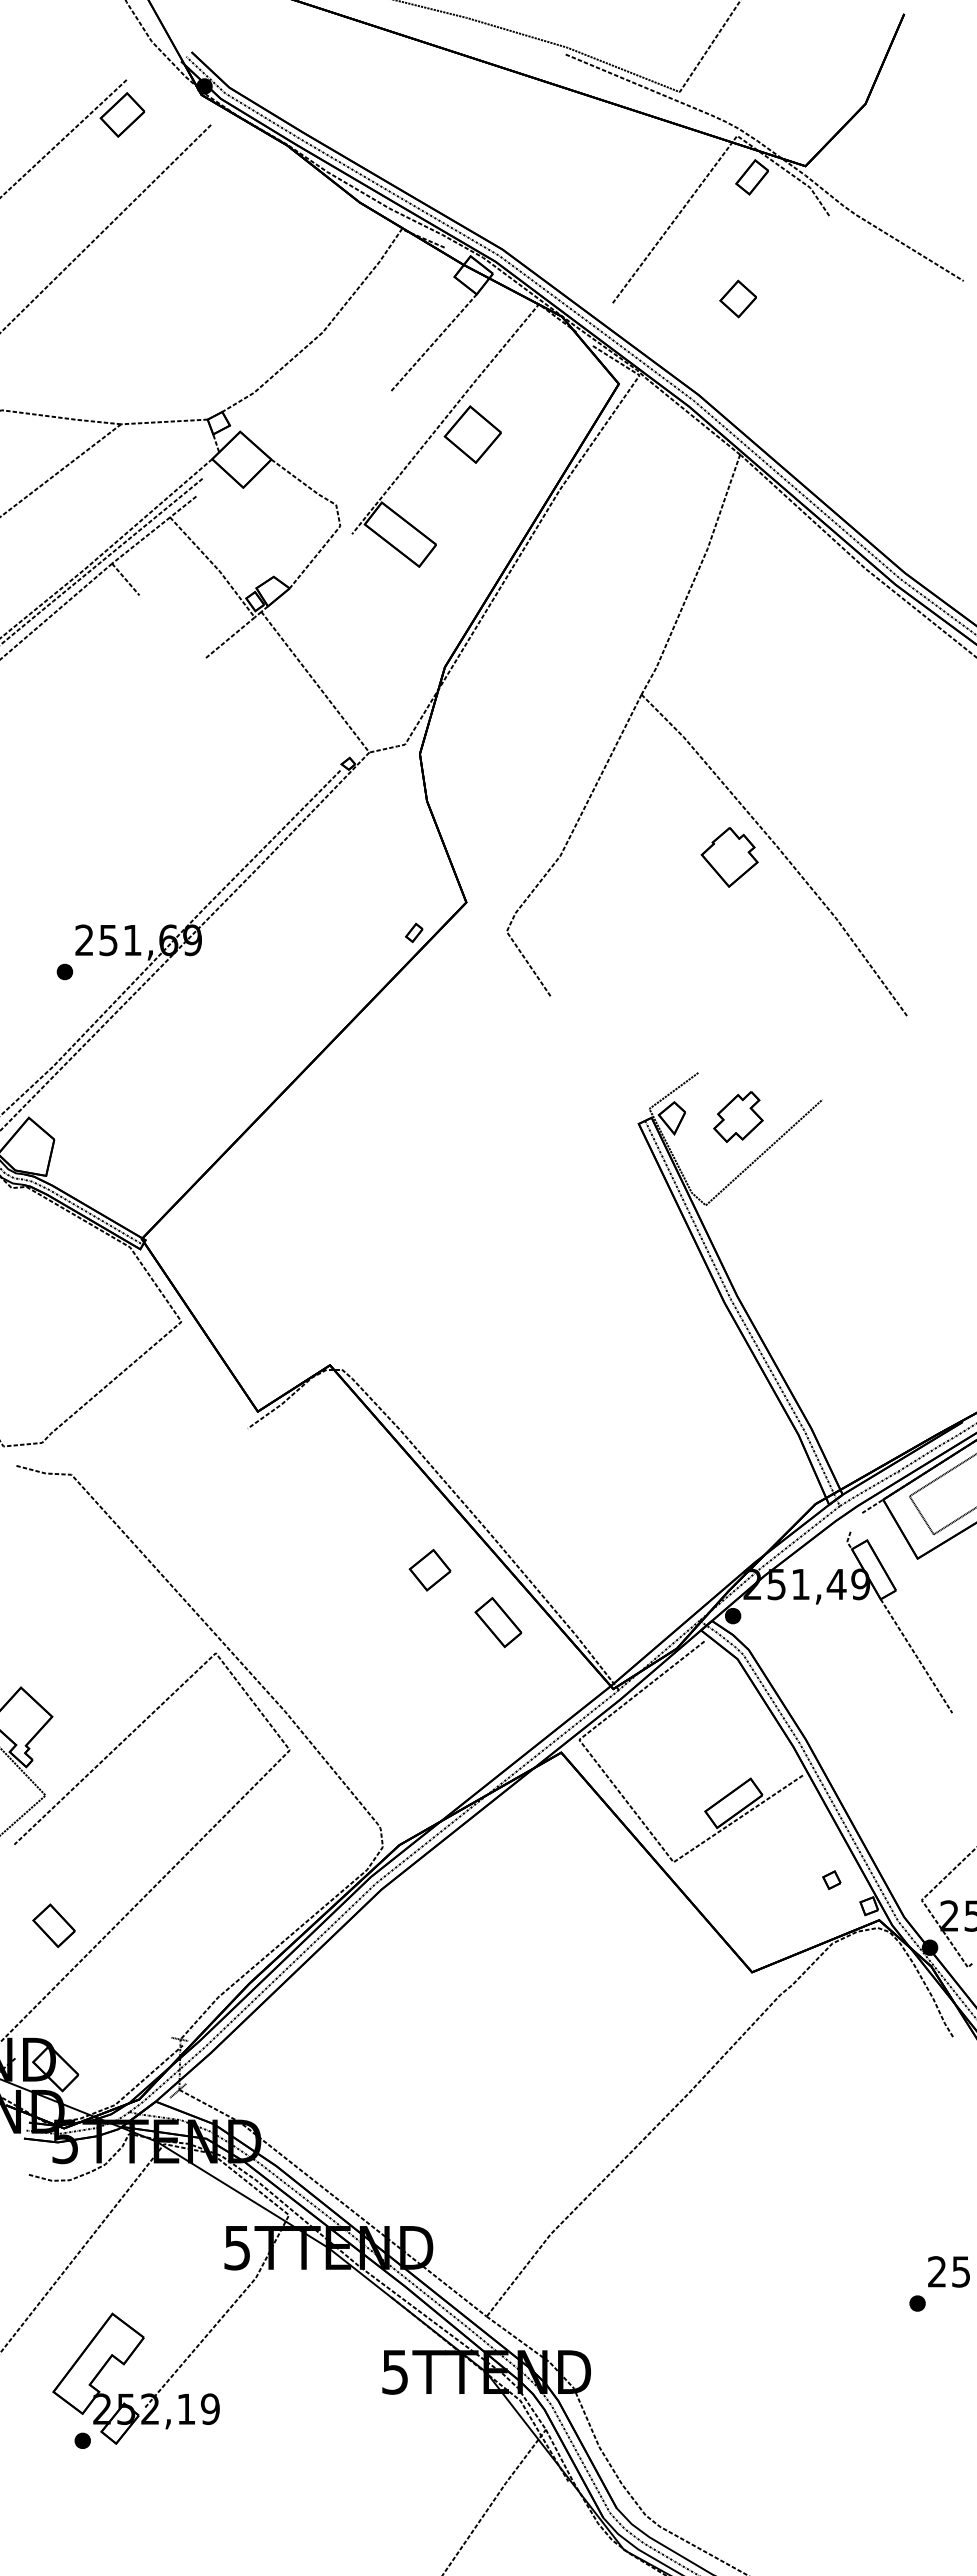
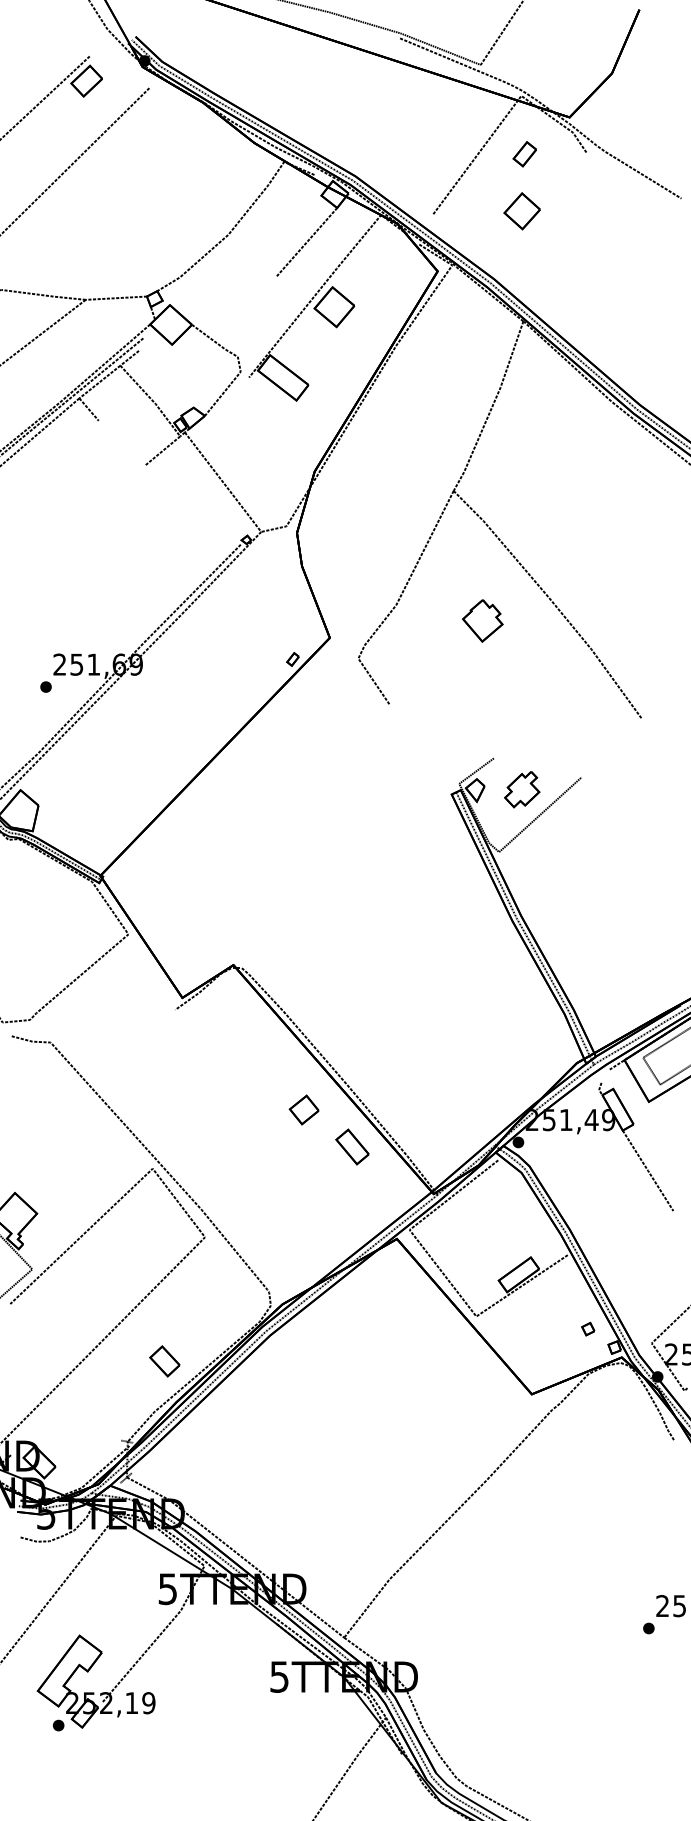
part: (751, 177) -> (524, 154), moved
part: (737, 298) -> (521, 210), size x1.4
part: (729, 857) -> (482, 620), moved
part: (53, 1925) -> (164, 1361), moved

